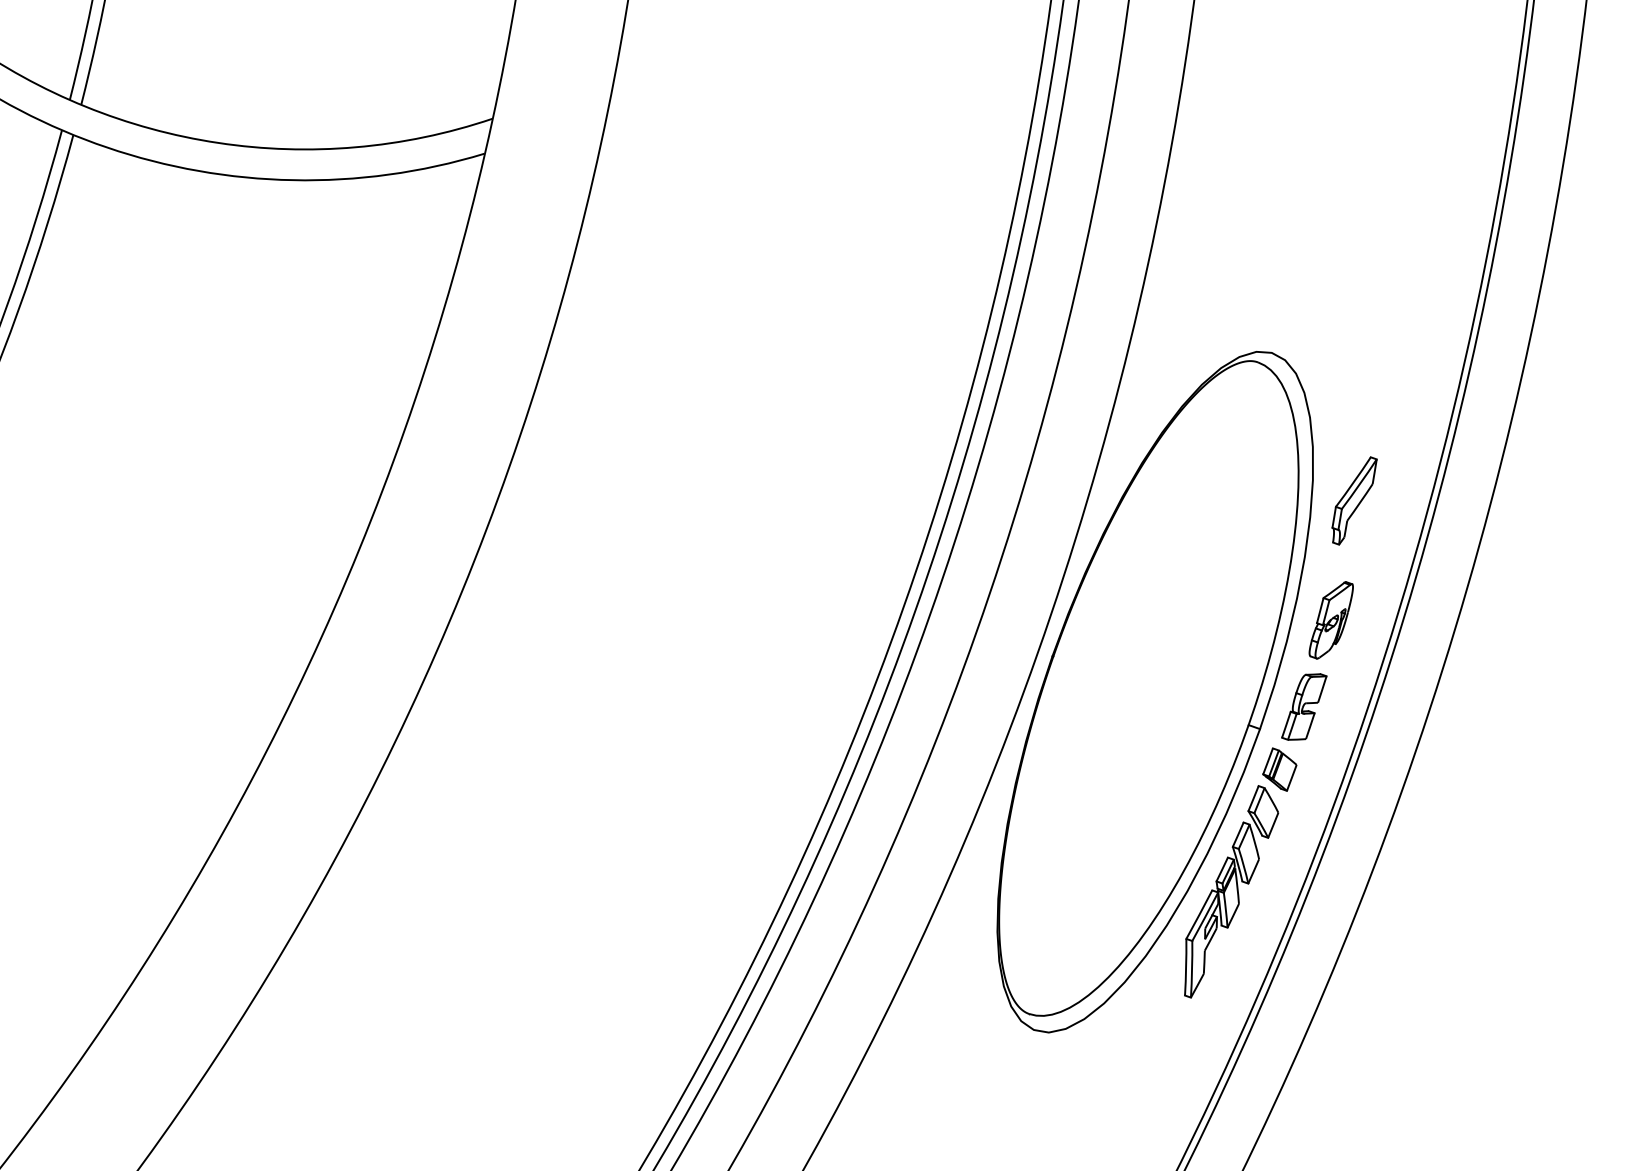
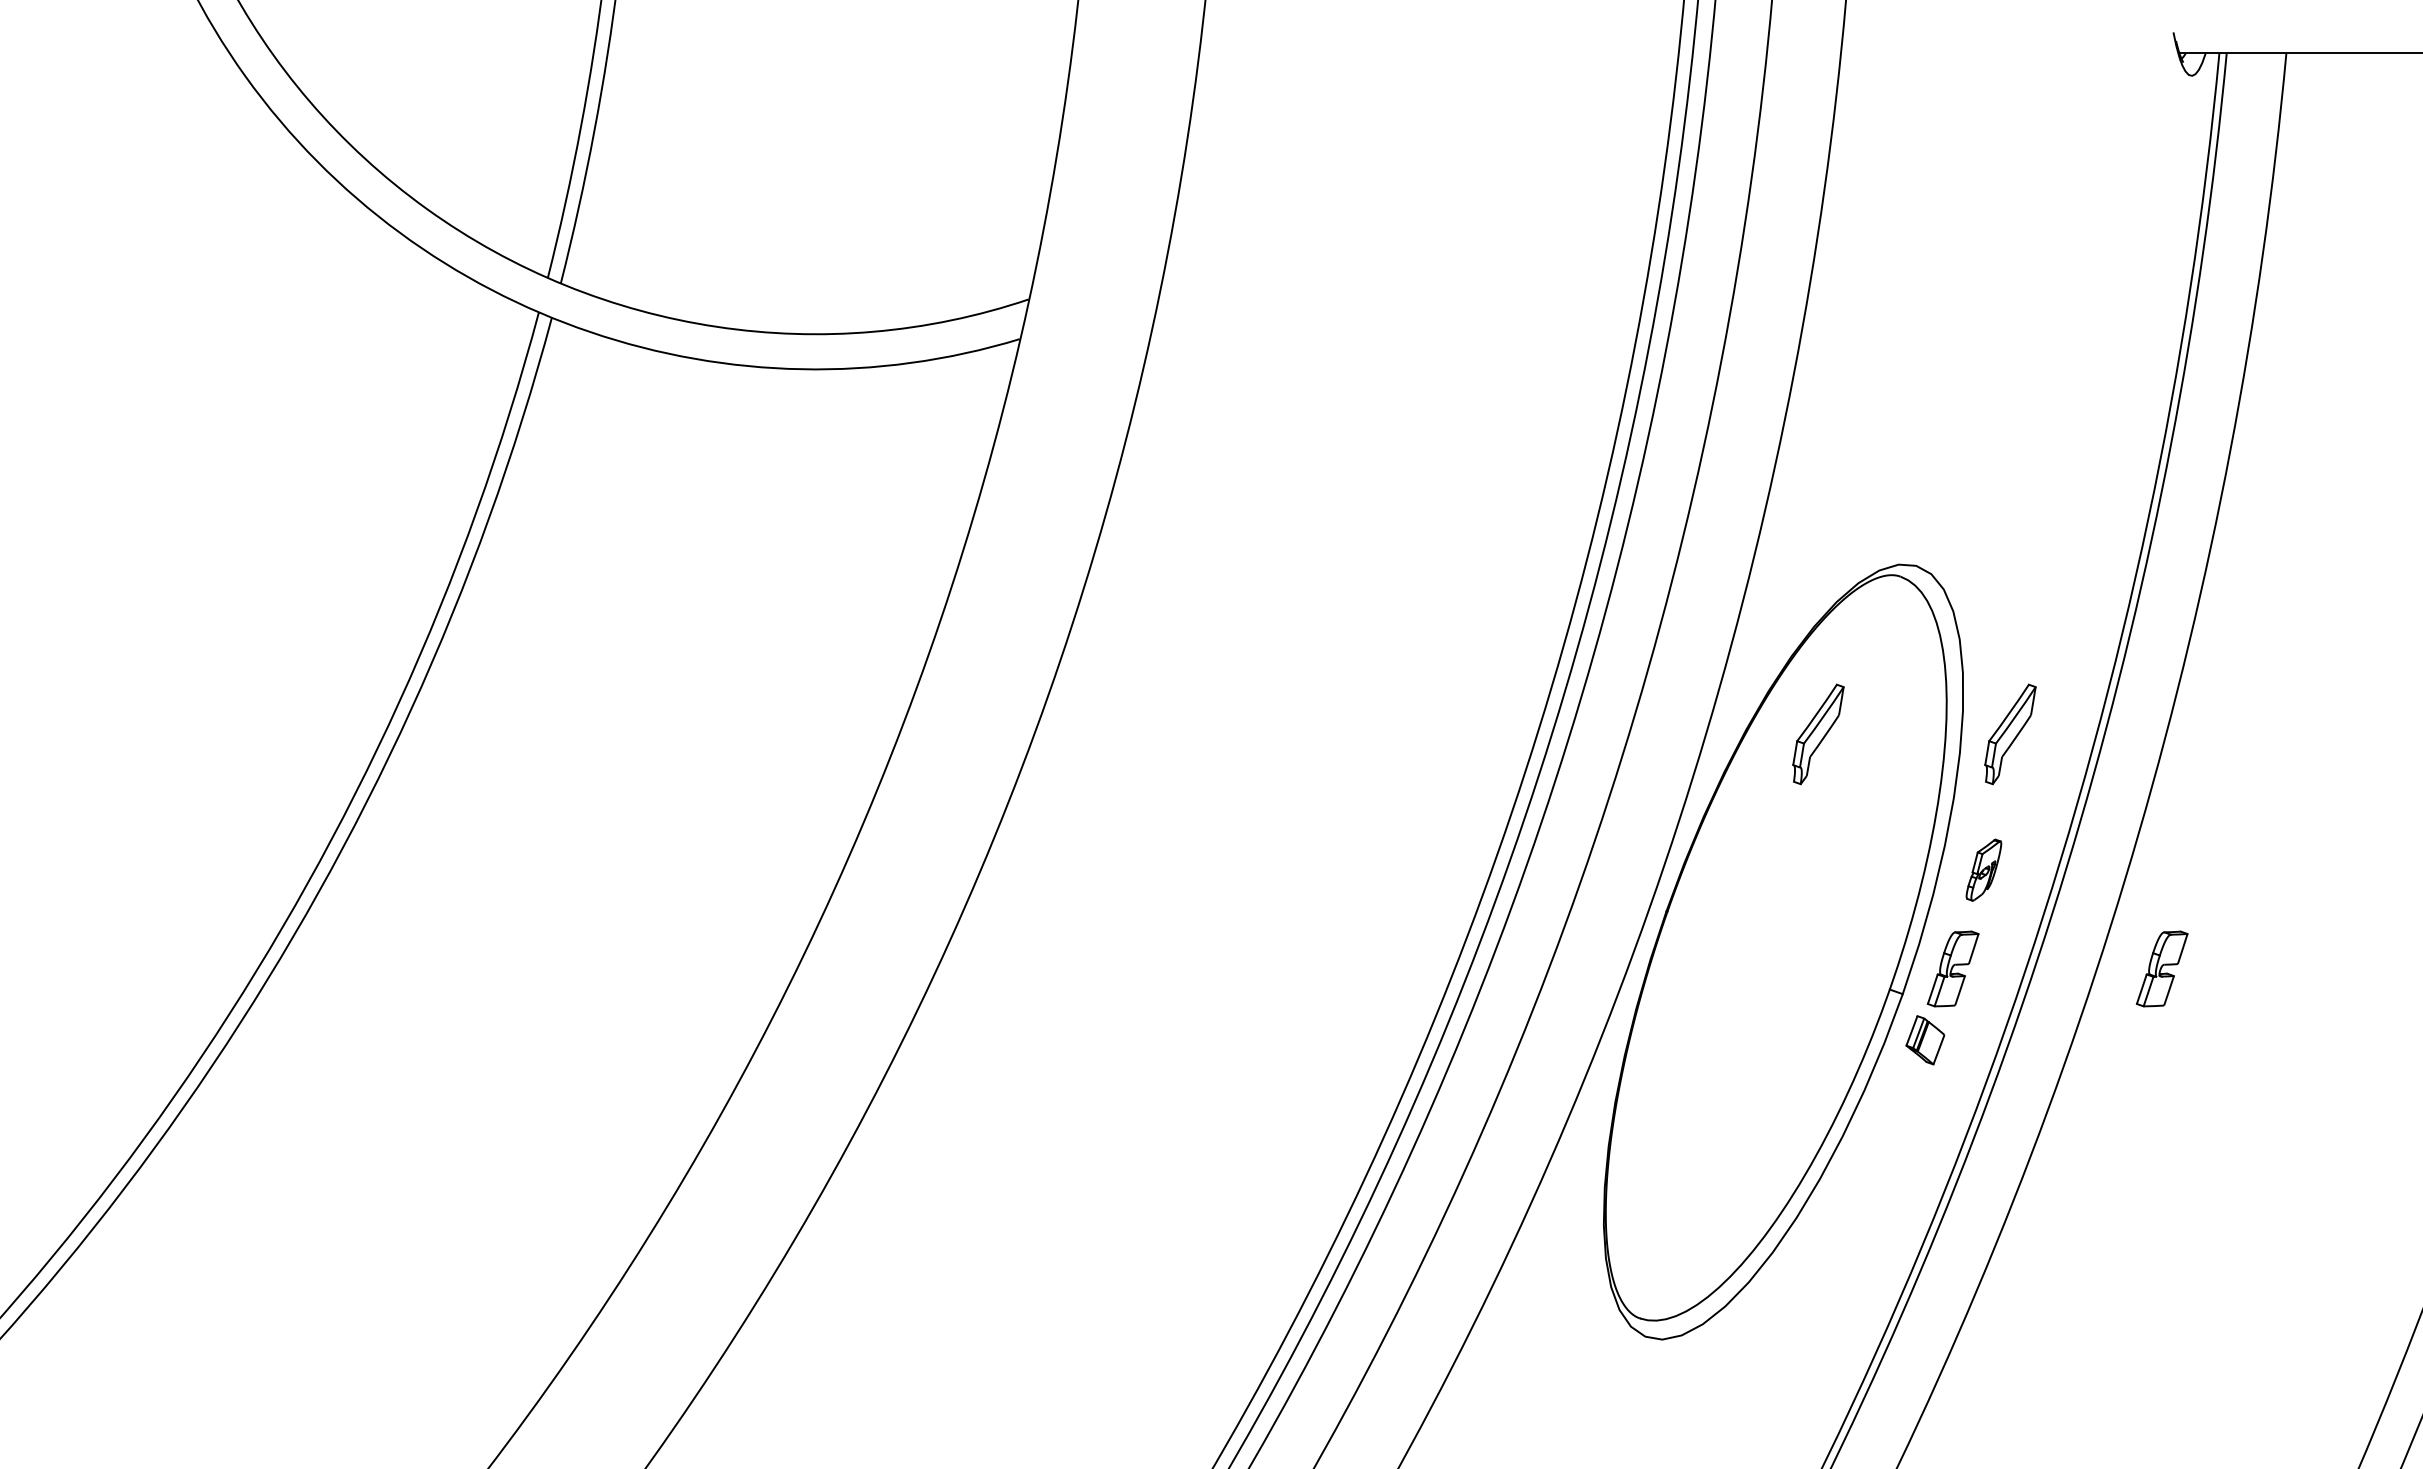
part: (1185, 501) -> (1818, 734), added
part: (1330, 619) -> (1983, 869), size x0.7
part: (1487, 706) -> (2161, 968), added
part: (1231, 891) -> (1870, 1179), removed

